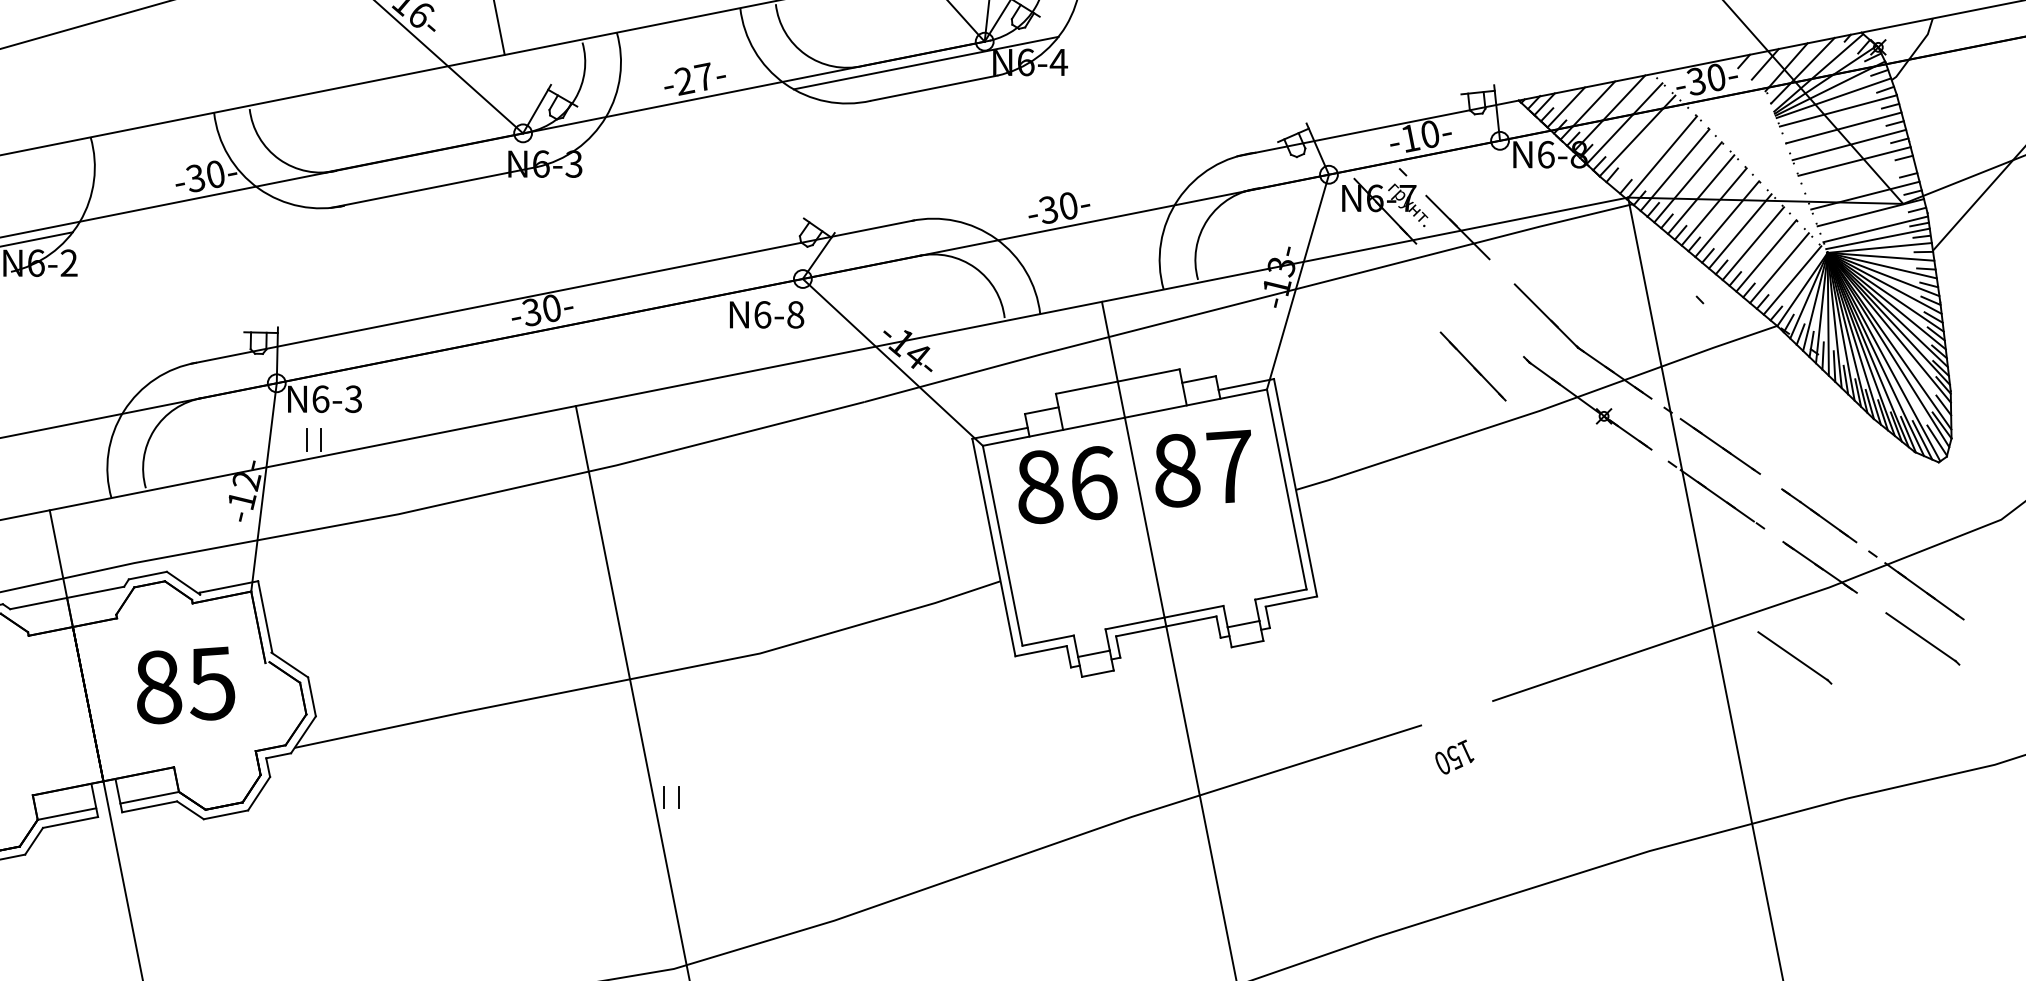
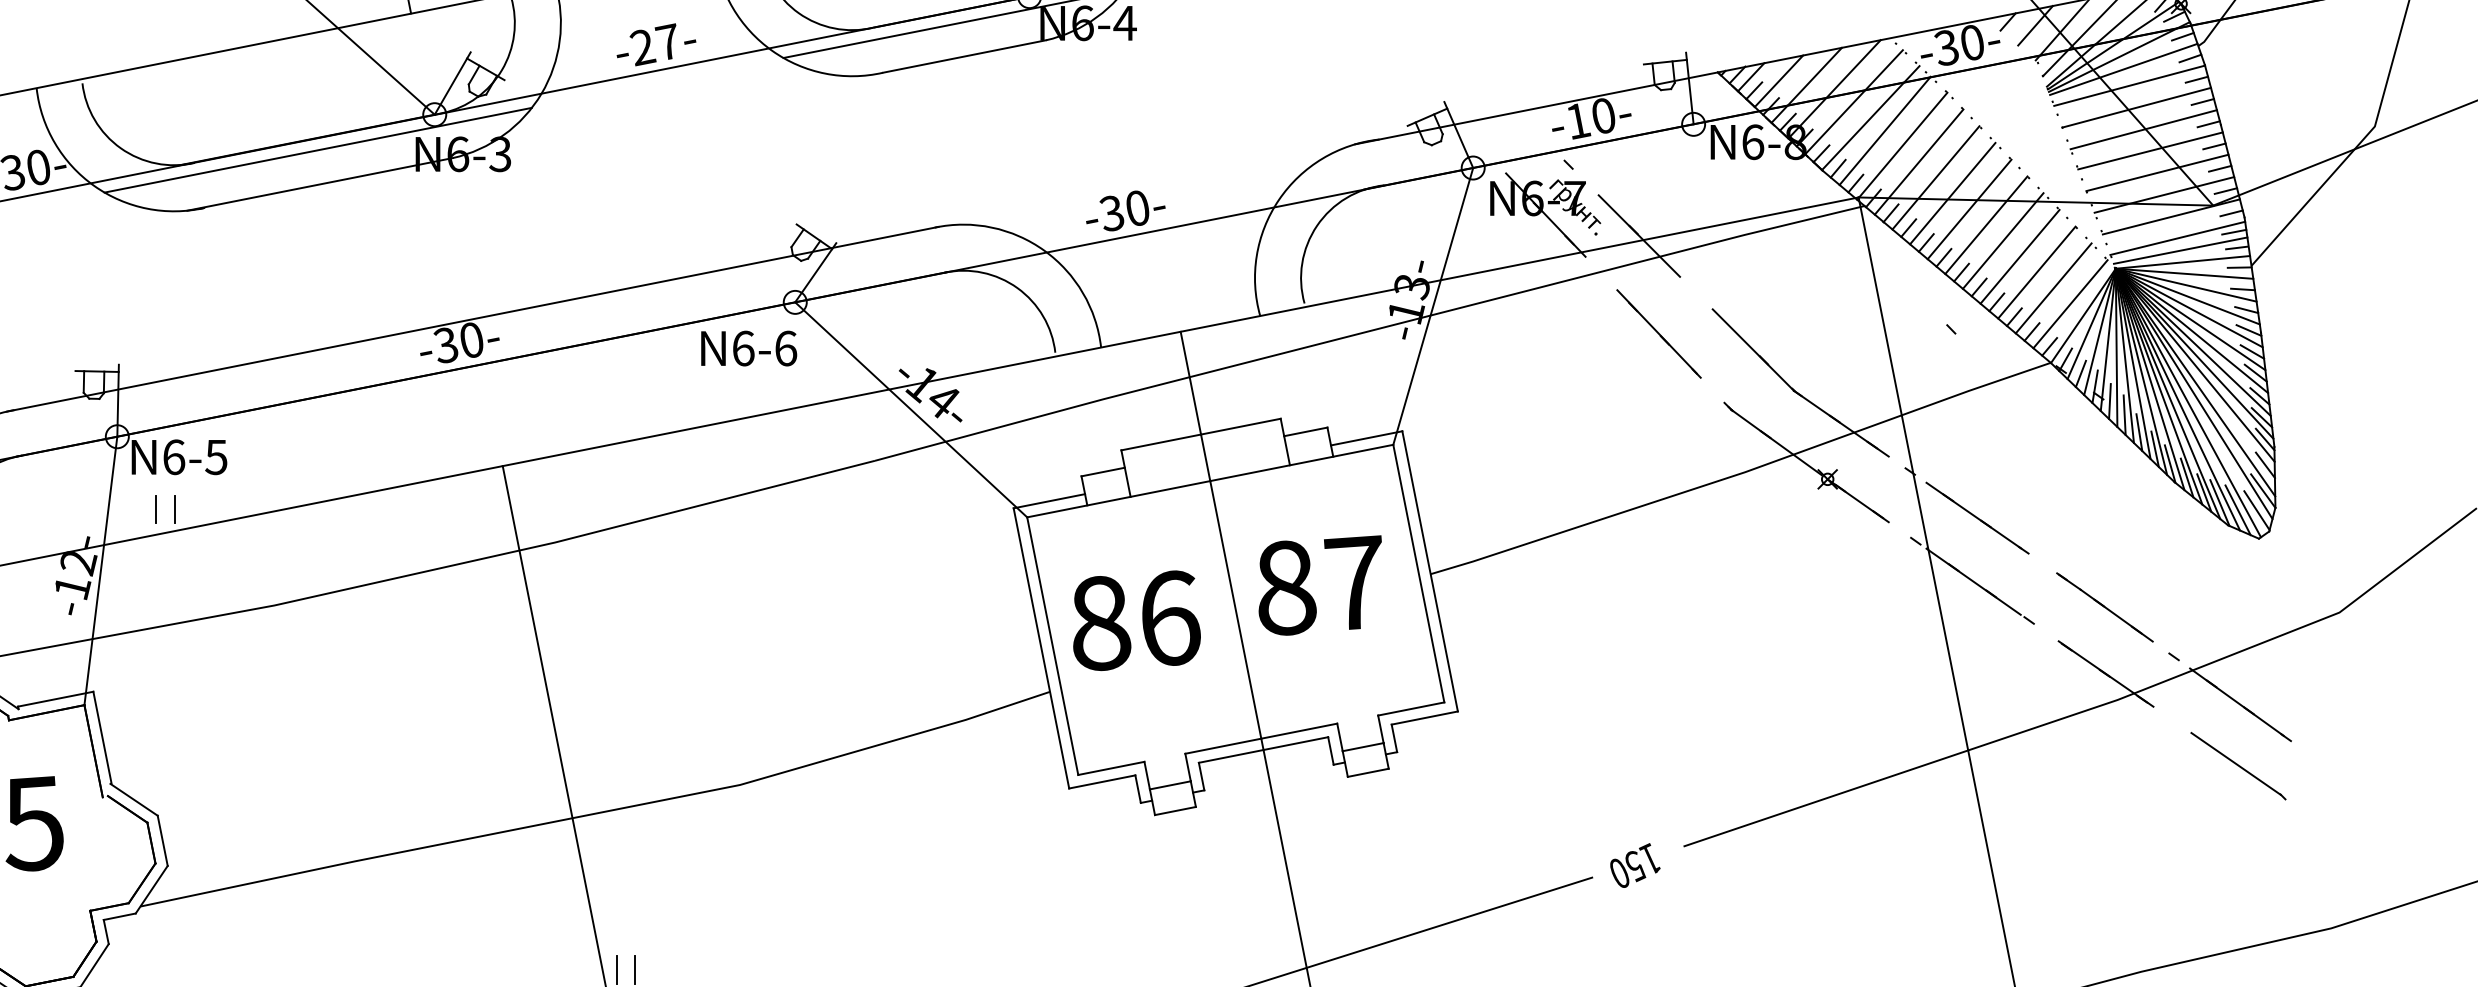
line: (1648, 145) -> (1884, 130), added
line: (432, 160) -> (317, 149), added
line: (1859, 178) -> (2156, 172), added
text: (795, 314) -> (785, 348), N6-8 -> N6-6
line: (1472, 366) -> (1658, 333), moved
text: (353, 398) -> (216, 456), N6-3 -> N6-5
text: (1202, 468) -> (1319, 585), moved
text: (1067, 485) -> (1136, 621), moved
line: (1794, 657) -> (2073, 790), removed
text: (1454, 756) -> (1634, 864), moved

